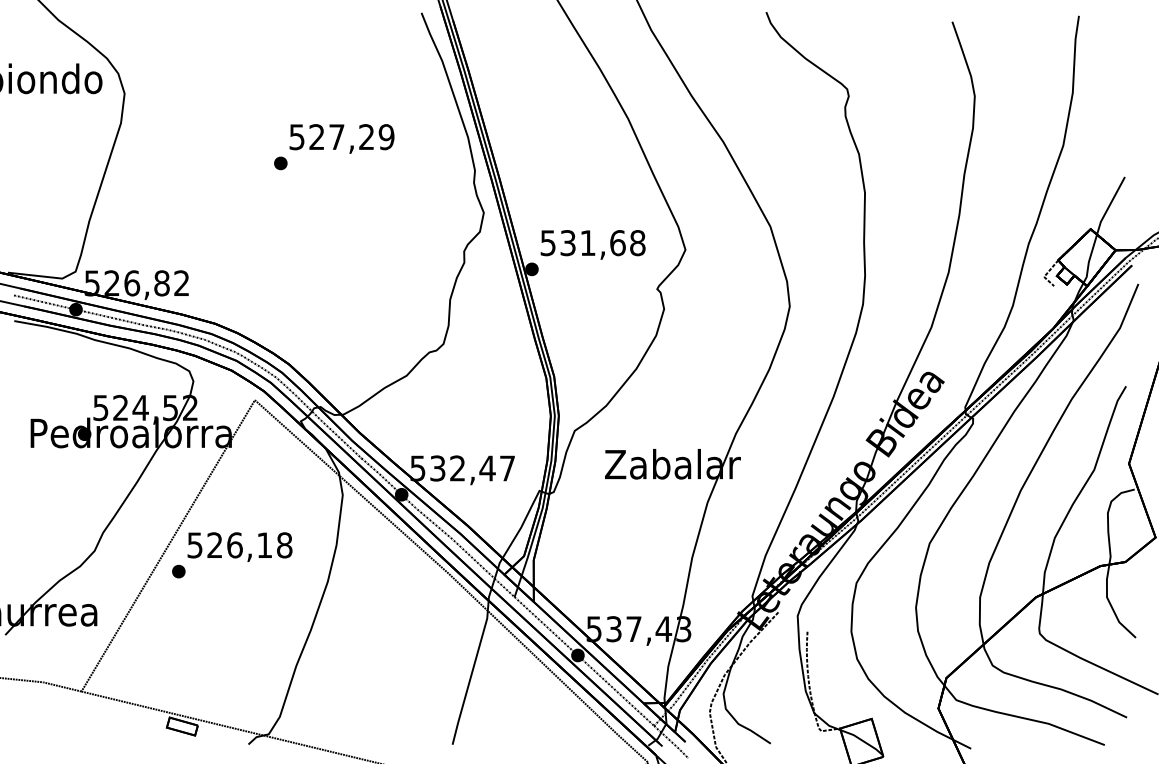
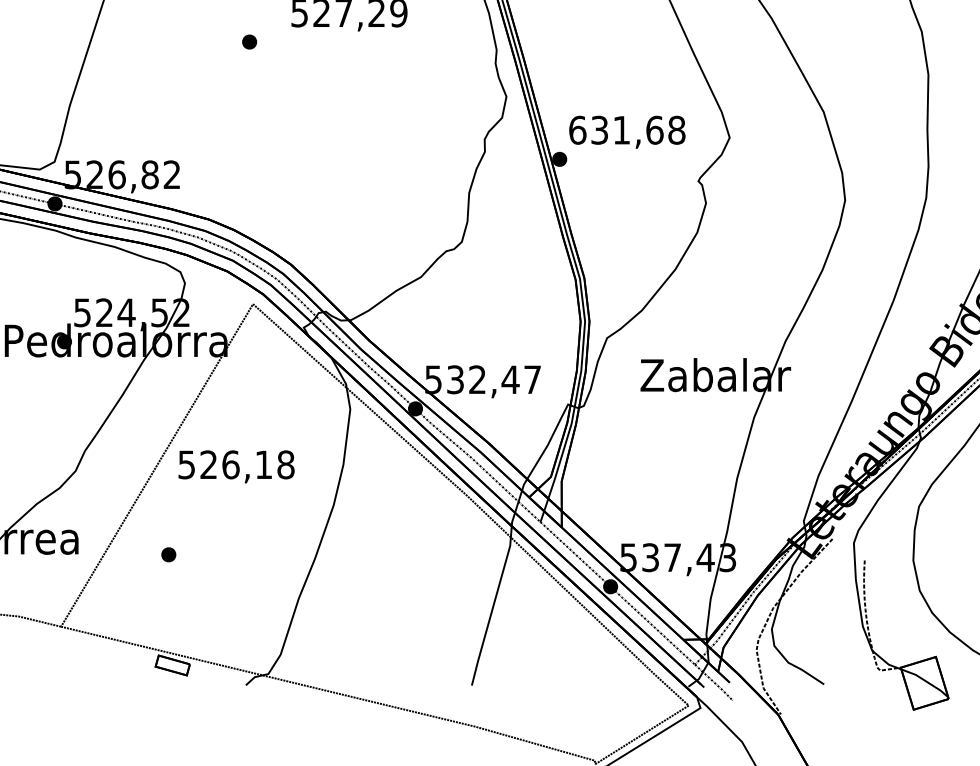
part: (280, 163) -> (249, 42), moved
text: (548, 243) -> (578, 130), 531,68 -> 631,68
part: (178, 571) -> (168, 554), moved

